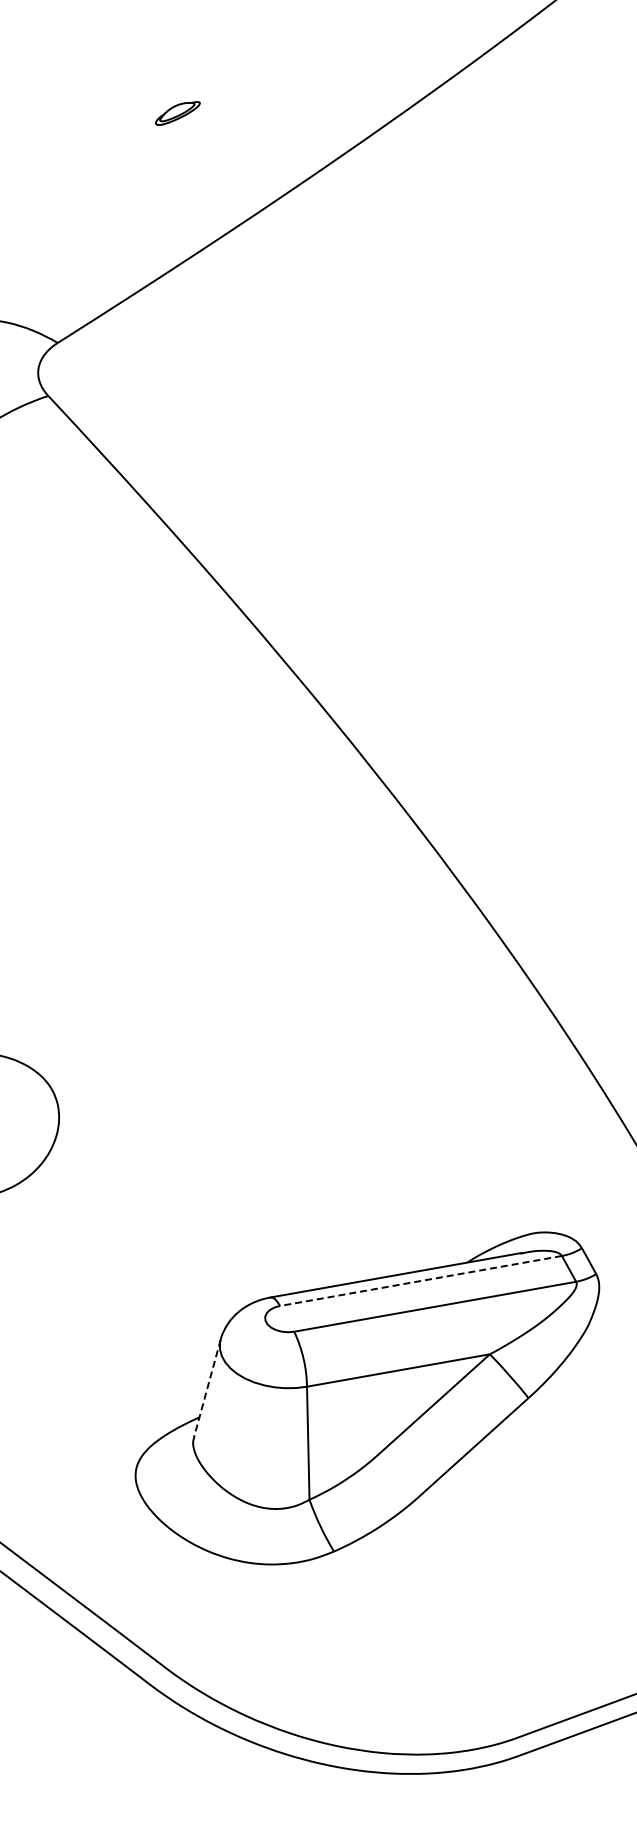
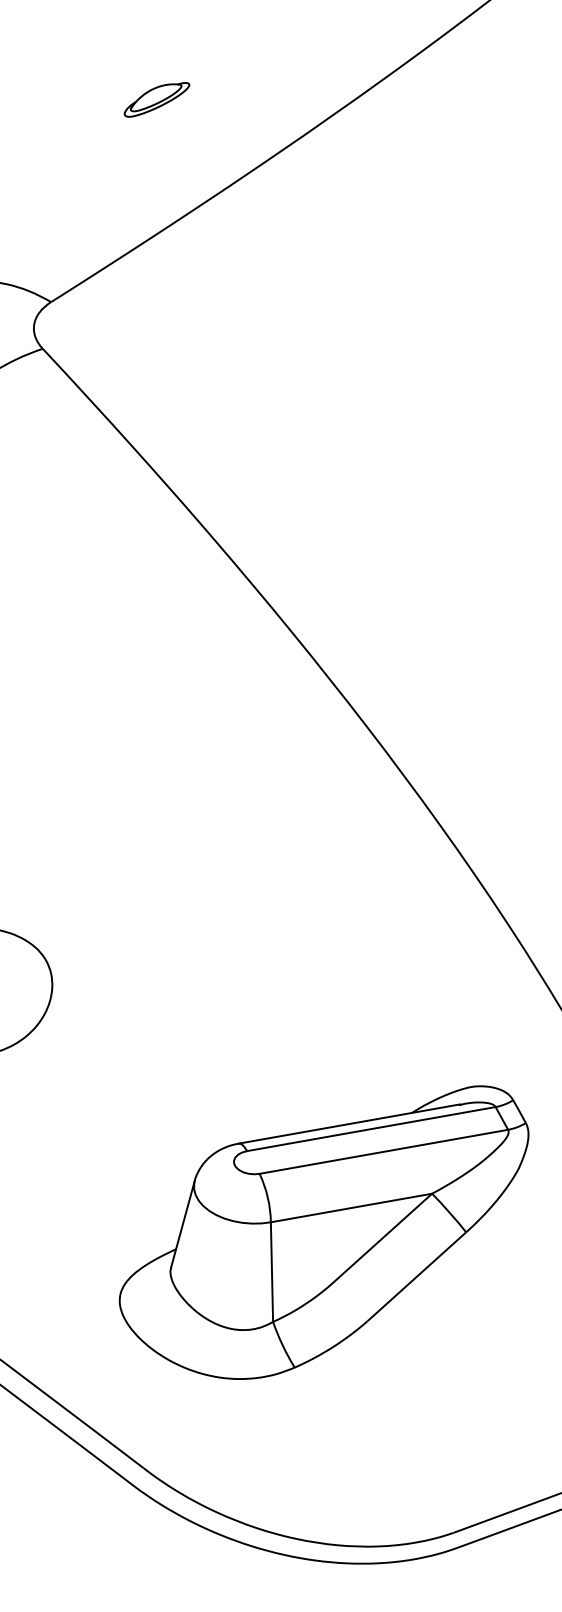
part: (177, 113) -> (156, 99), size x1.67
line: (420, 1281) -> (370, 1129), dashed -> solid
line: (207, 1388) -> (183, 1223), dashed -> solid

